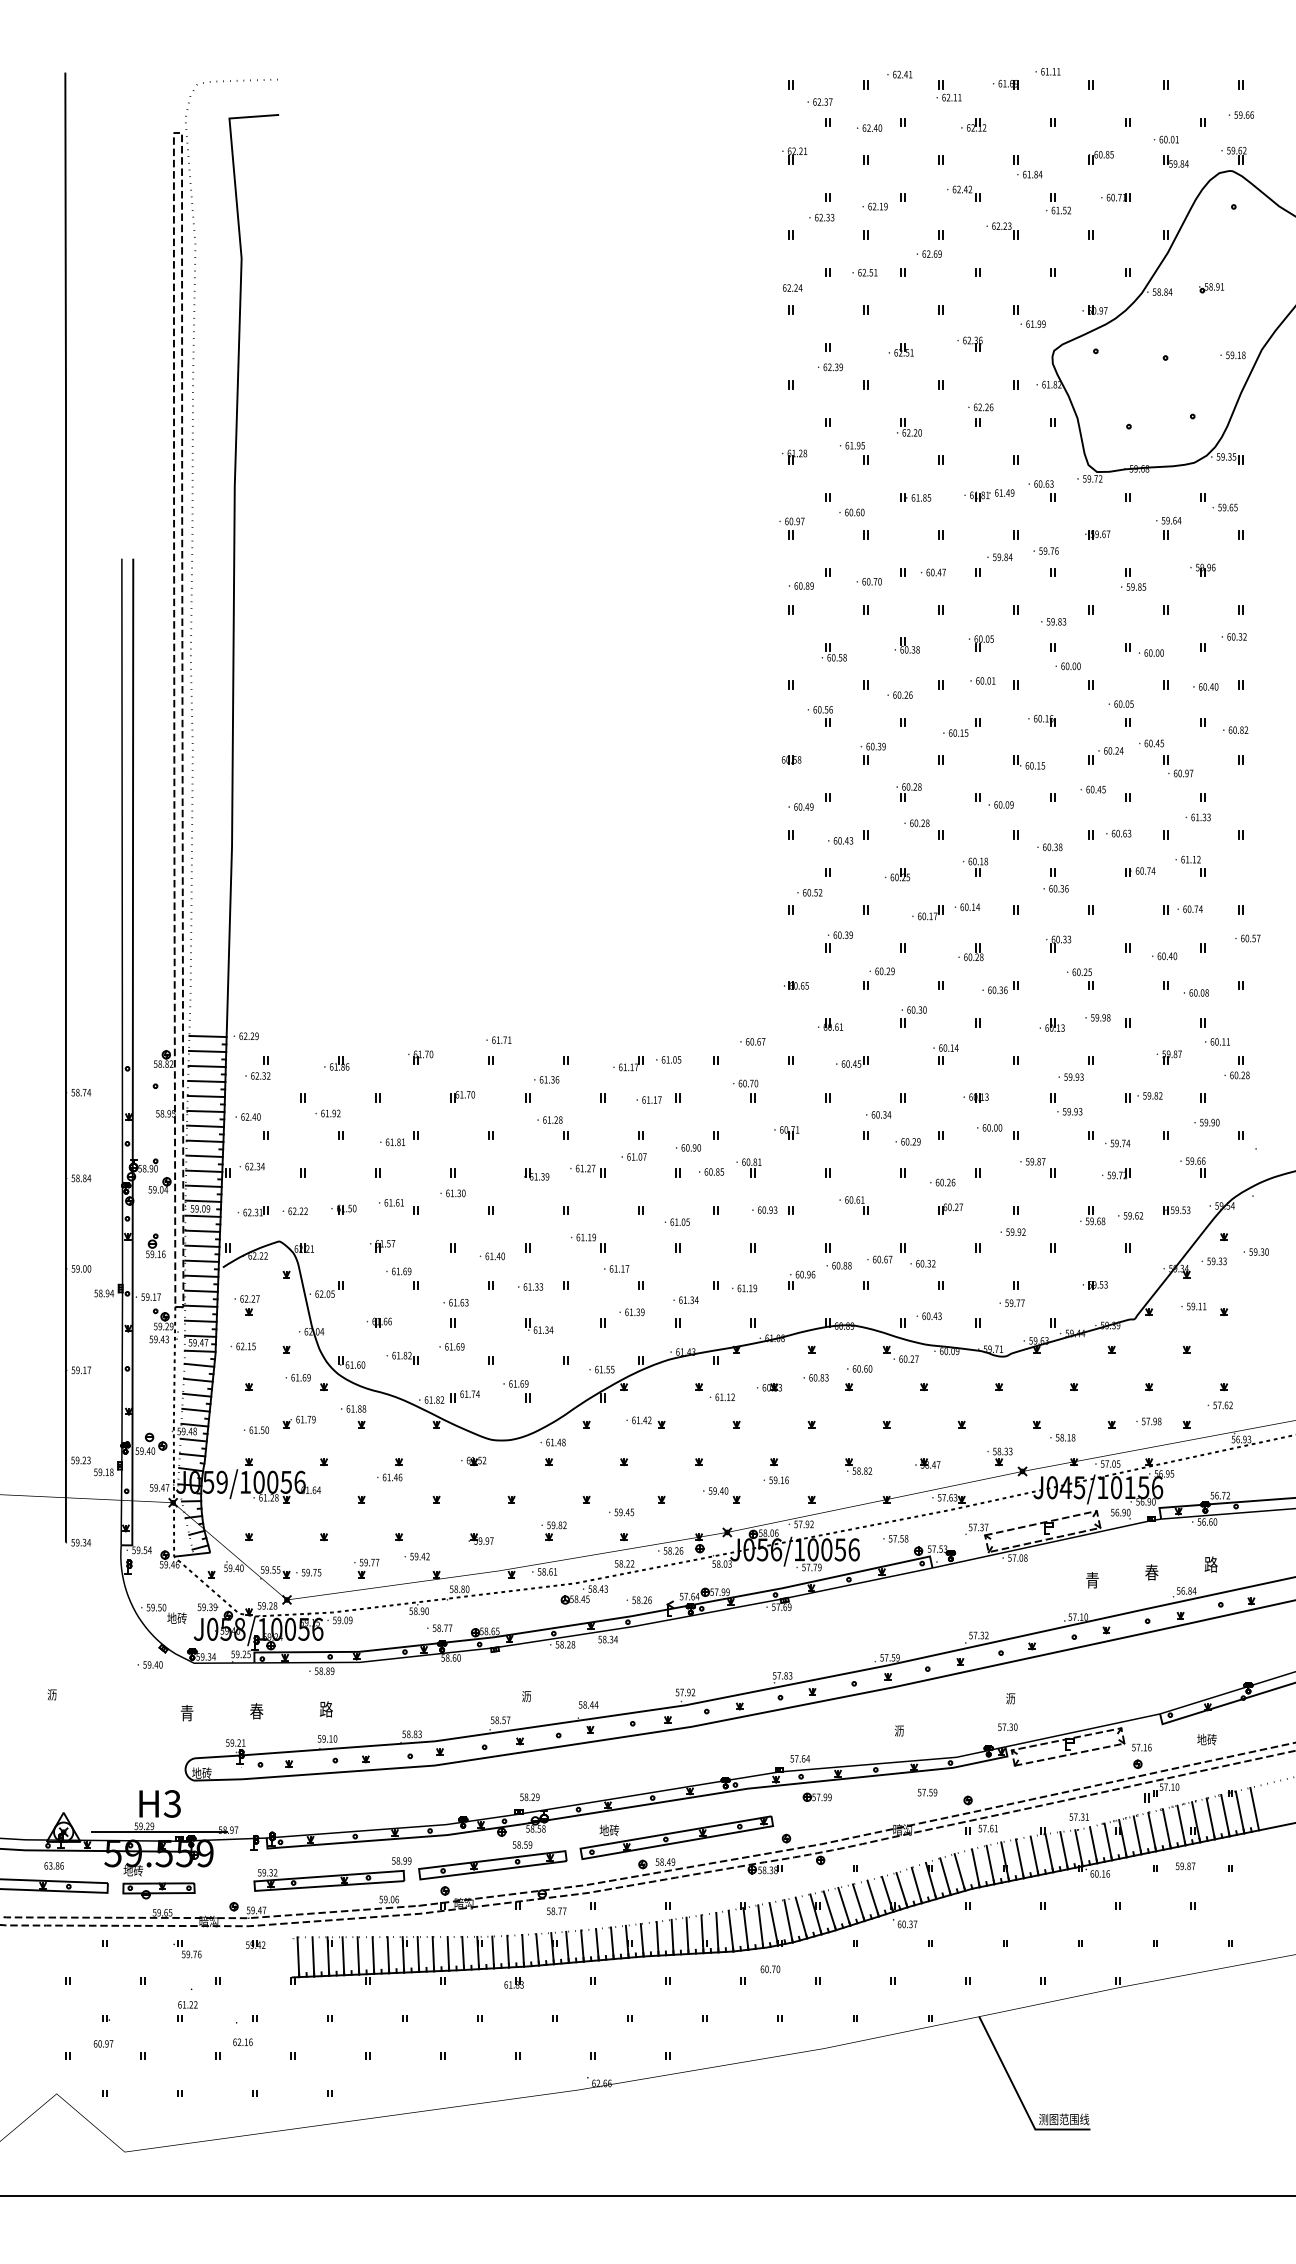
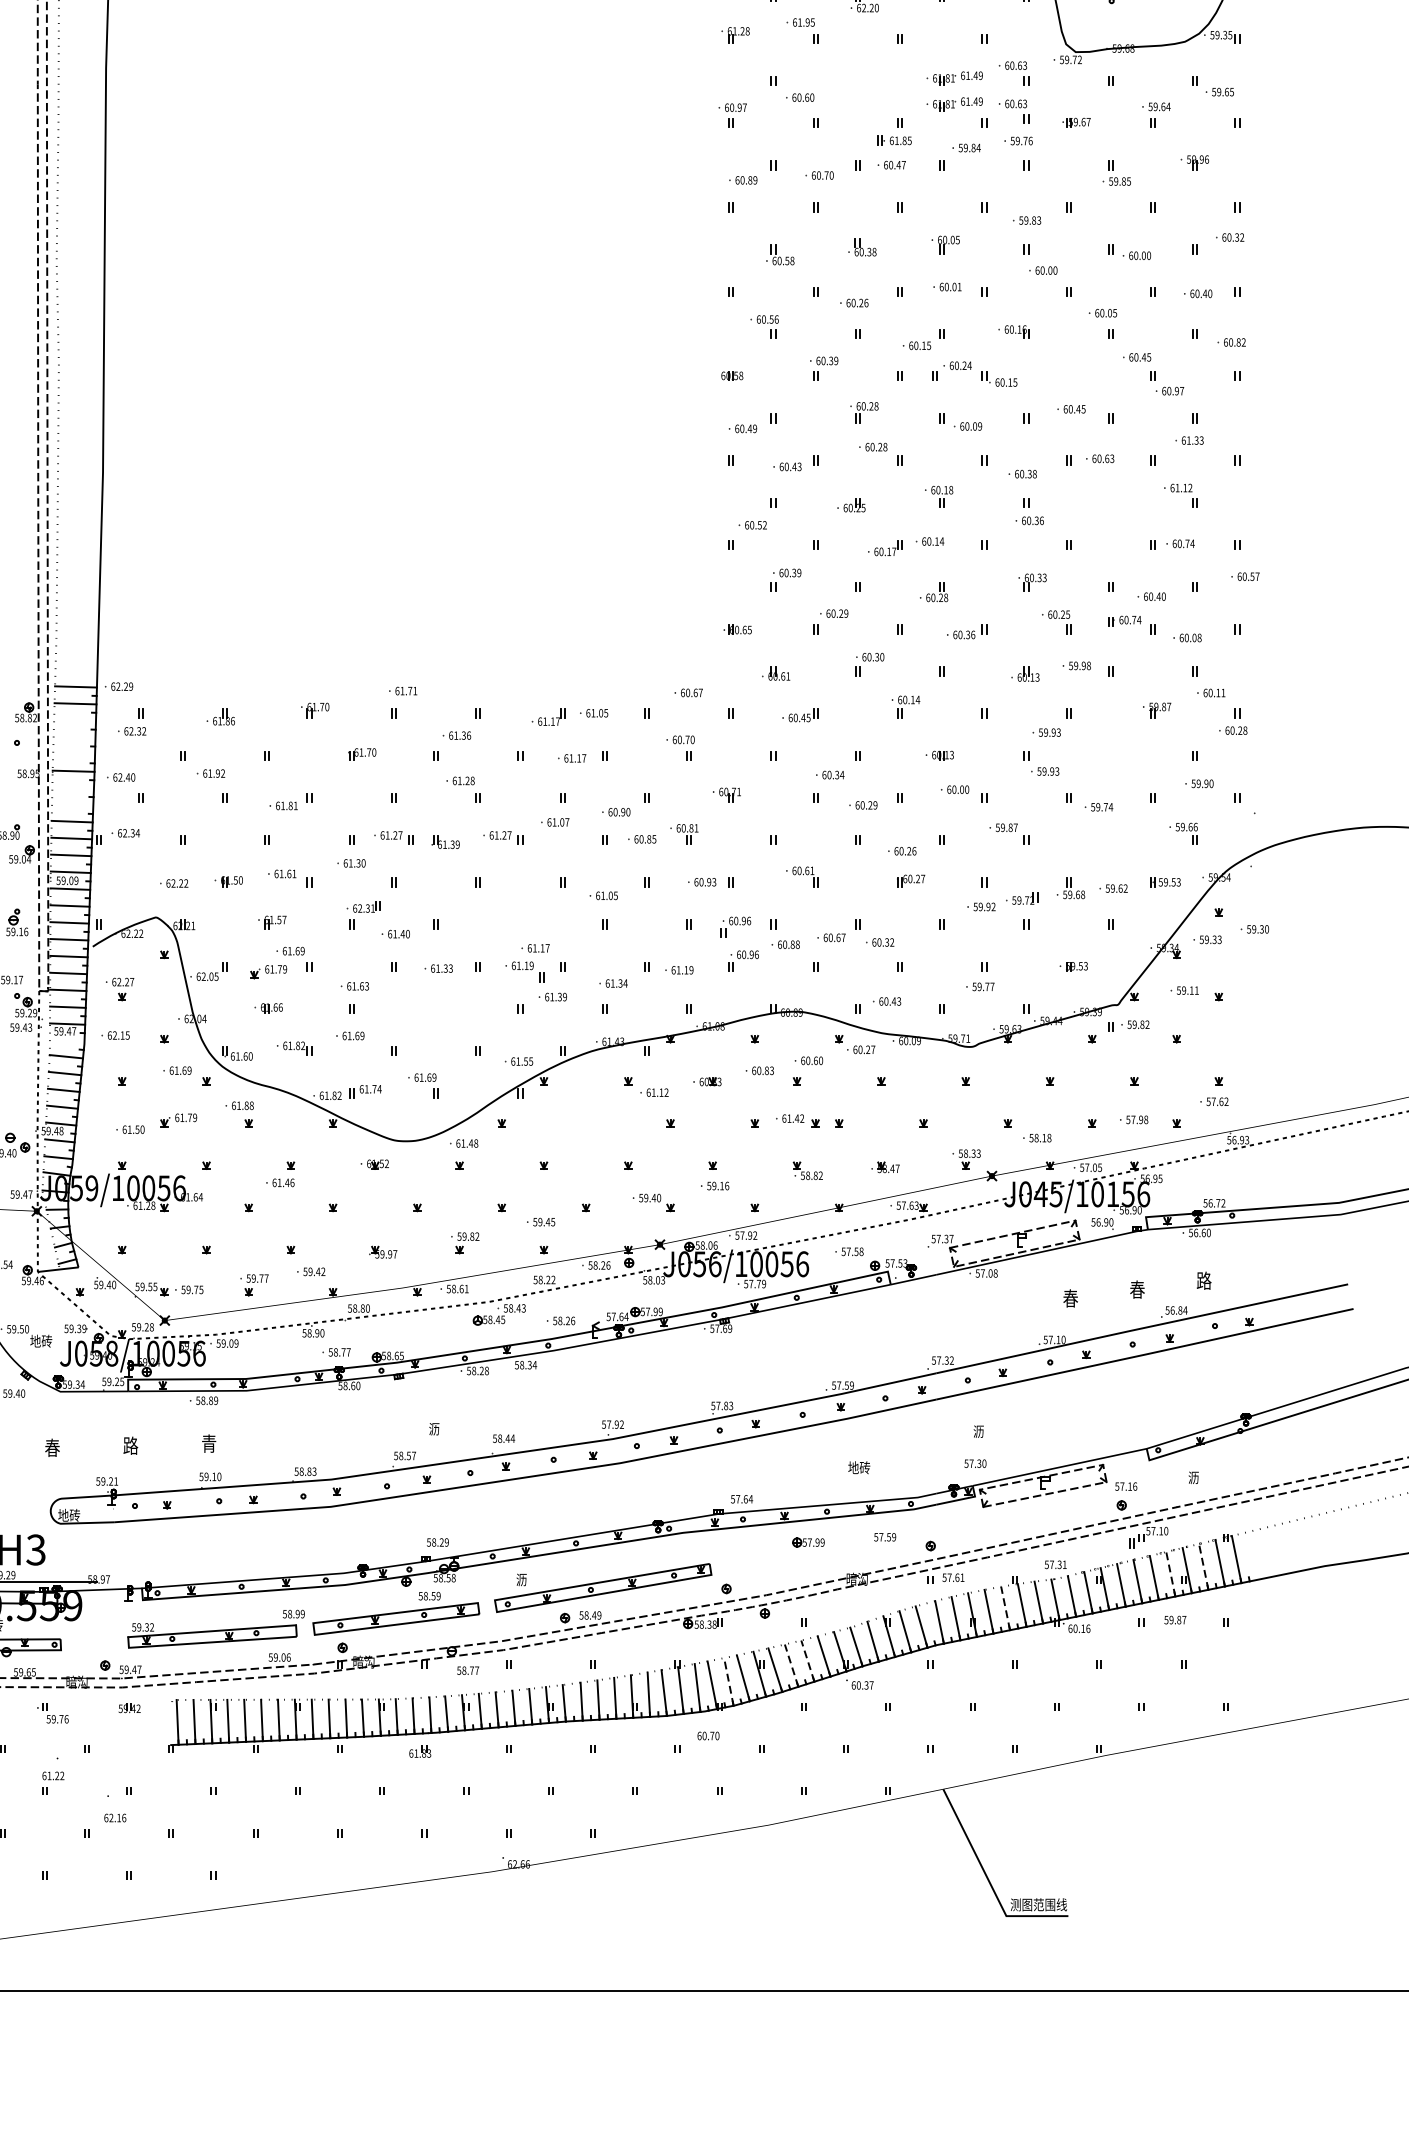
part: (915, 497) -> (894, 140), moved
part: (989, 518) -> (954, 104), added
part: (1041, 524) -> (1013, 111), added
part: (1105, 755) -> (951, 370), moved
part: (1140, 871) -> (1124, 620), moved
line: (206, 1066) -> (74, 720), removed
line: (206, 1081) -> (74, 737), removed
line: (205, 1096) -> (73, 754), removed
part: (1143, 1097) -> (1128, 1026), moved
line: (205, 1126) -> (73, 788), removed
line: (204, 1140) -> (72, 803), removed
part: (490, 1170) -> (393, 837), added
part: (1116, 1173) -> (1022, 898), moved
part: (252, 1211) -> (363, 907), moved
part: (588, 1242) -> (525, 971), moved
part: (794, 1249) -> (735, 926), added
part: (378, 1289) -> (267, 971), added
part: (539, 1325) -> (448, 1011), removed
line: (199, 1350) -> (66, 1040), removed
part: (645, 1422) -> (797, 1121), moved
text: (1092, 1580) -> (1070, 1298), 青 -> 春
text: (326, 1709) -> (209, 1443), 路 -> 青
text: (256, 1711) -> (130, 1446), 春 -> 路
text: (186, 1713) -> (51, 1448), 青 -> 春
text: (904, 1730) -> (859, 1467), 沥 -> 地砖
text: (1206, 1739) -> (1198, 1477), 地砖 -> 沥
part: (816, 1796) -> (807, 1541), moved
line: (1254, 1808) -> (1252, 1555), removed
line: (1210, 1818) -> (1203, 1566), solid -> dashed
line: (1181, 1825) -> (1170, 1574), solid -> dashed
text: (609, 1830) -> (527, 1579), 地砖 -> 沥
line: (1034, 1855) -> (1005, 1607), solid -> dashed
line: (858, 1902) -> (807, 1660), solid -> dashed
line: (844, 1906) -> (791, 1665), solid -> dashed
line: (788, 1921) -> (728, 1682), solid -> dashed

